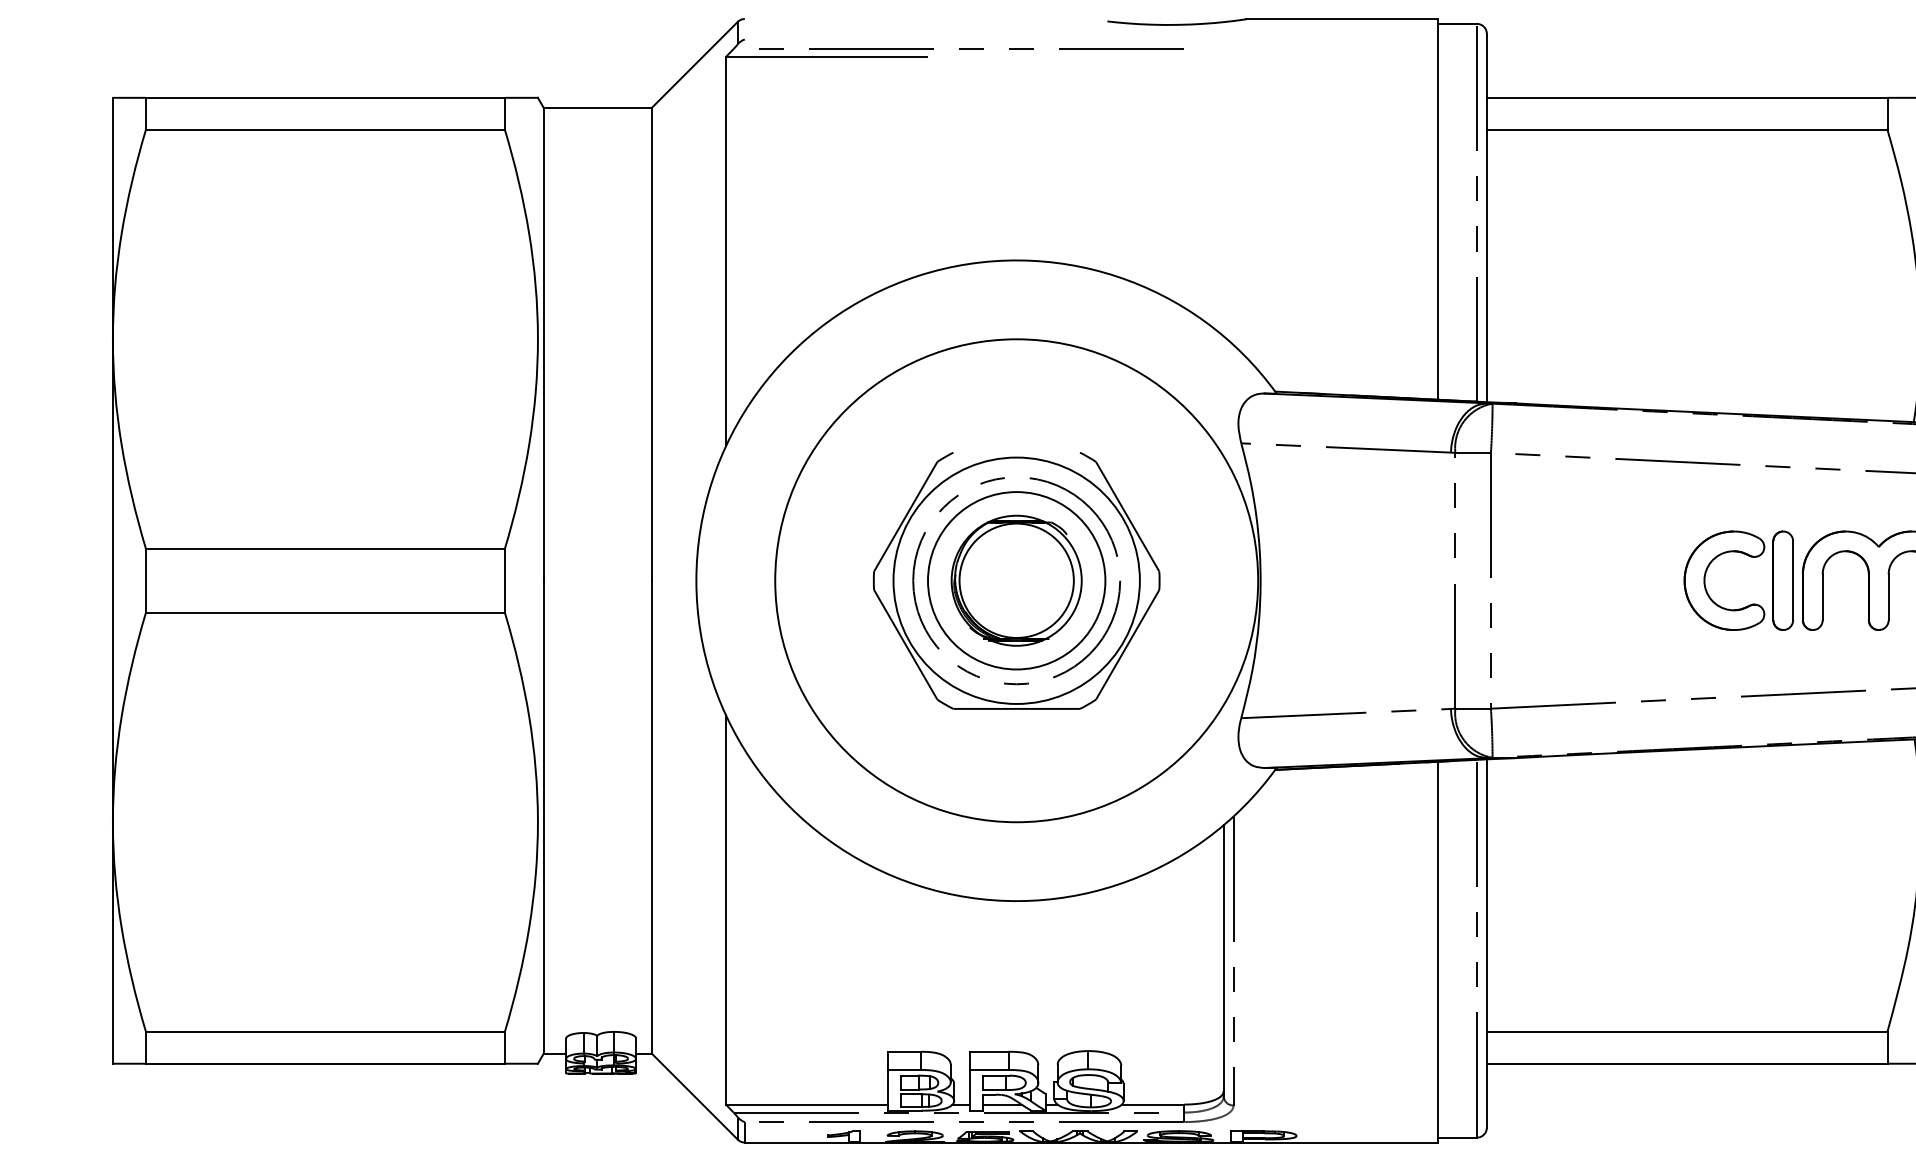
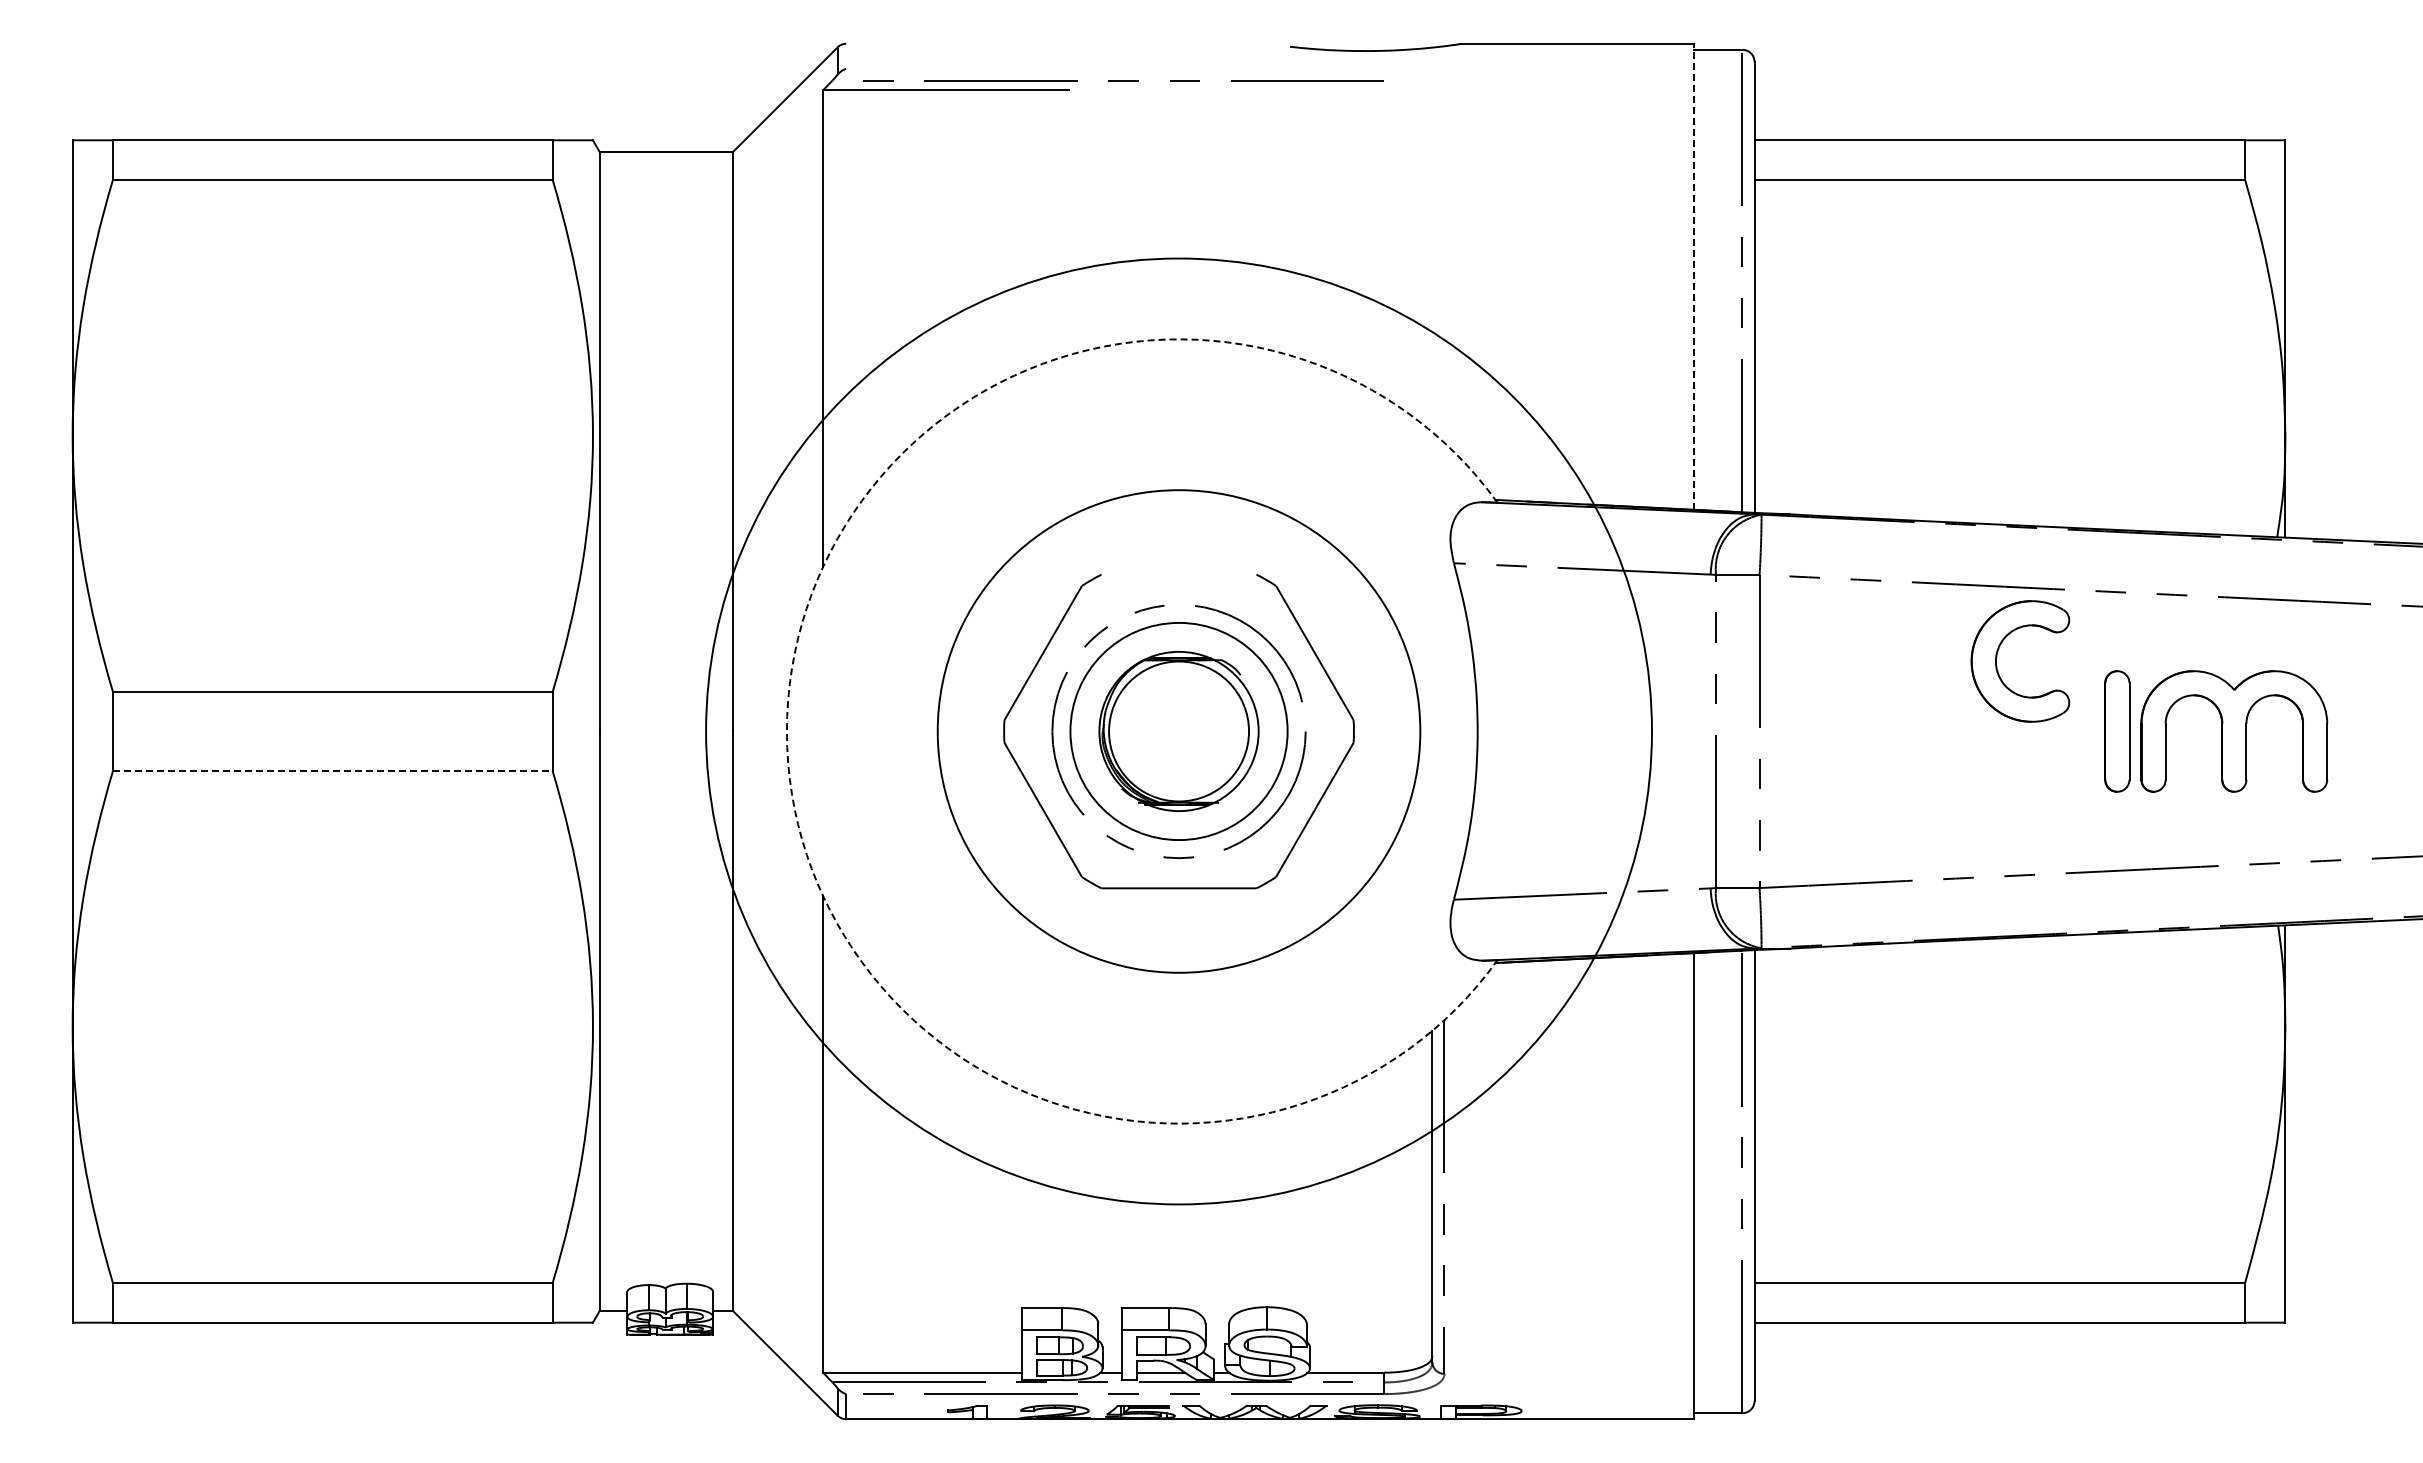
line: (1437, 209) -> (1694, 276), solid -> dashed
part: (1705, 576) -> (1997, 656), moved
arc: (696, 580) -> (786, 731), solid -> dashed
circle: (1016, 580) -> (1178, 731), size x1.6
circle: (1016, 580) -> (1178, 731), size x1.6
line: (325, 612) -> (332, 770), solid -> dashed

